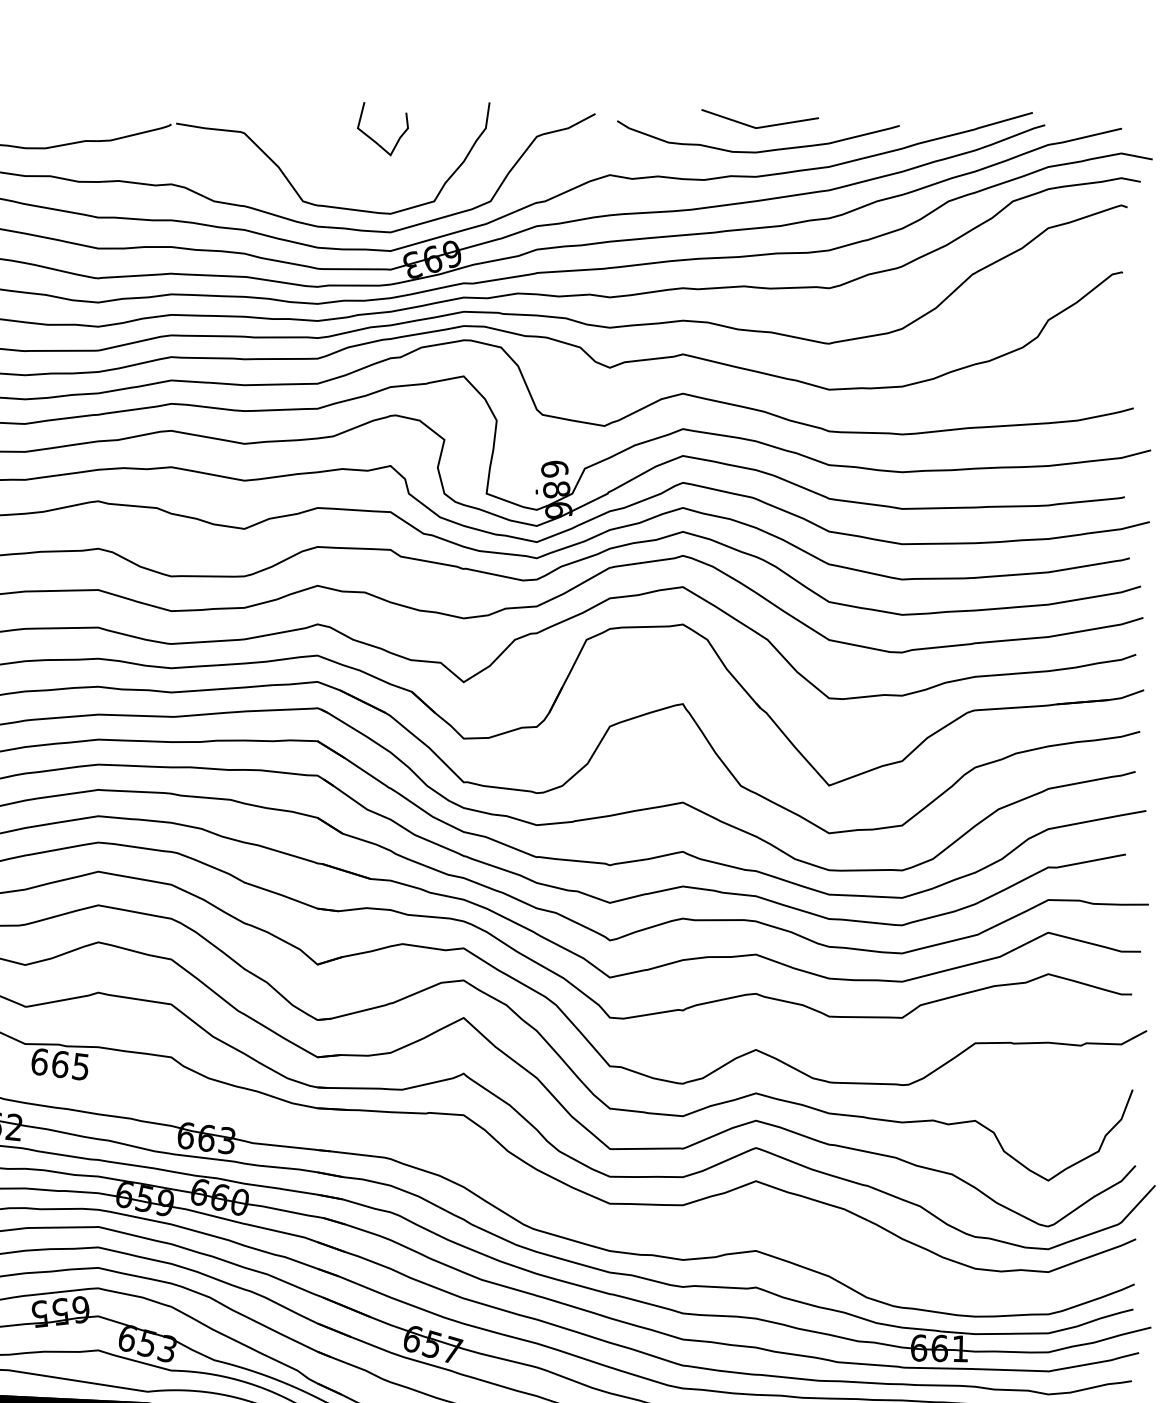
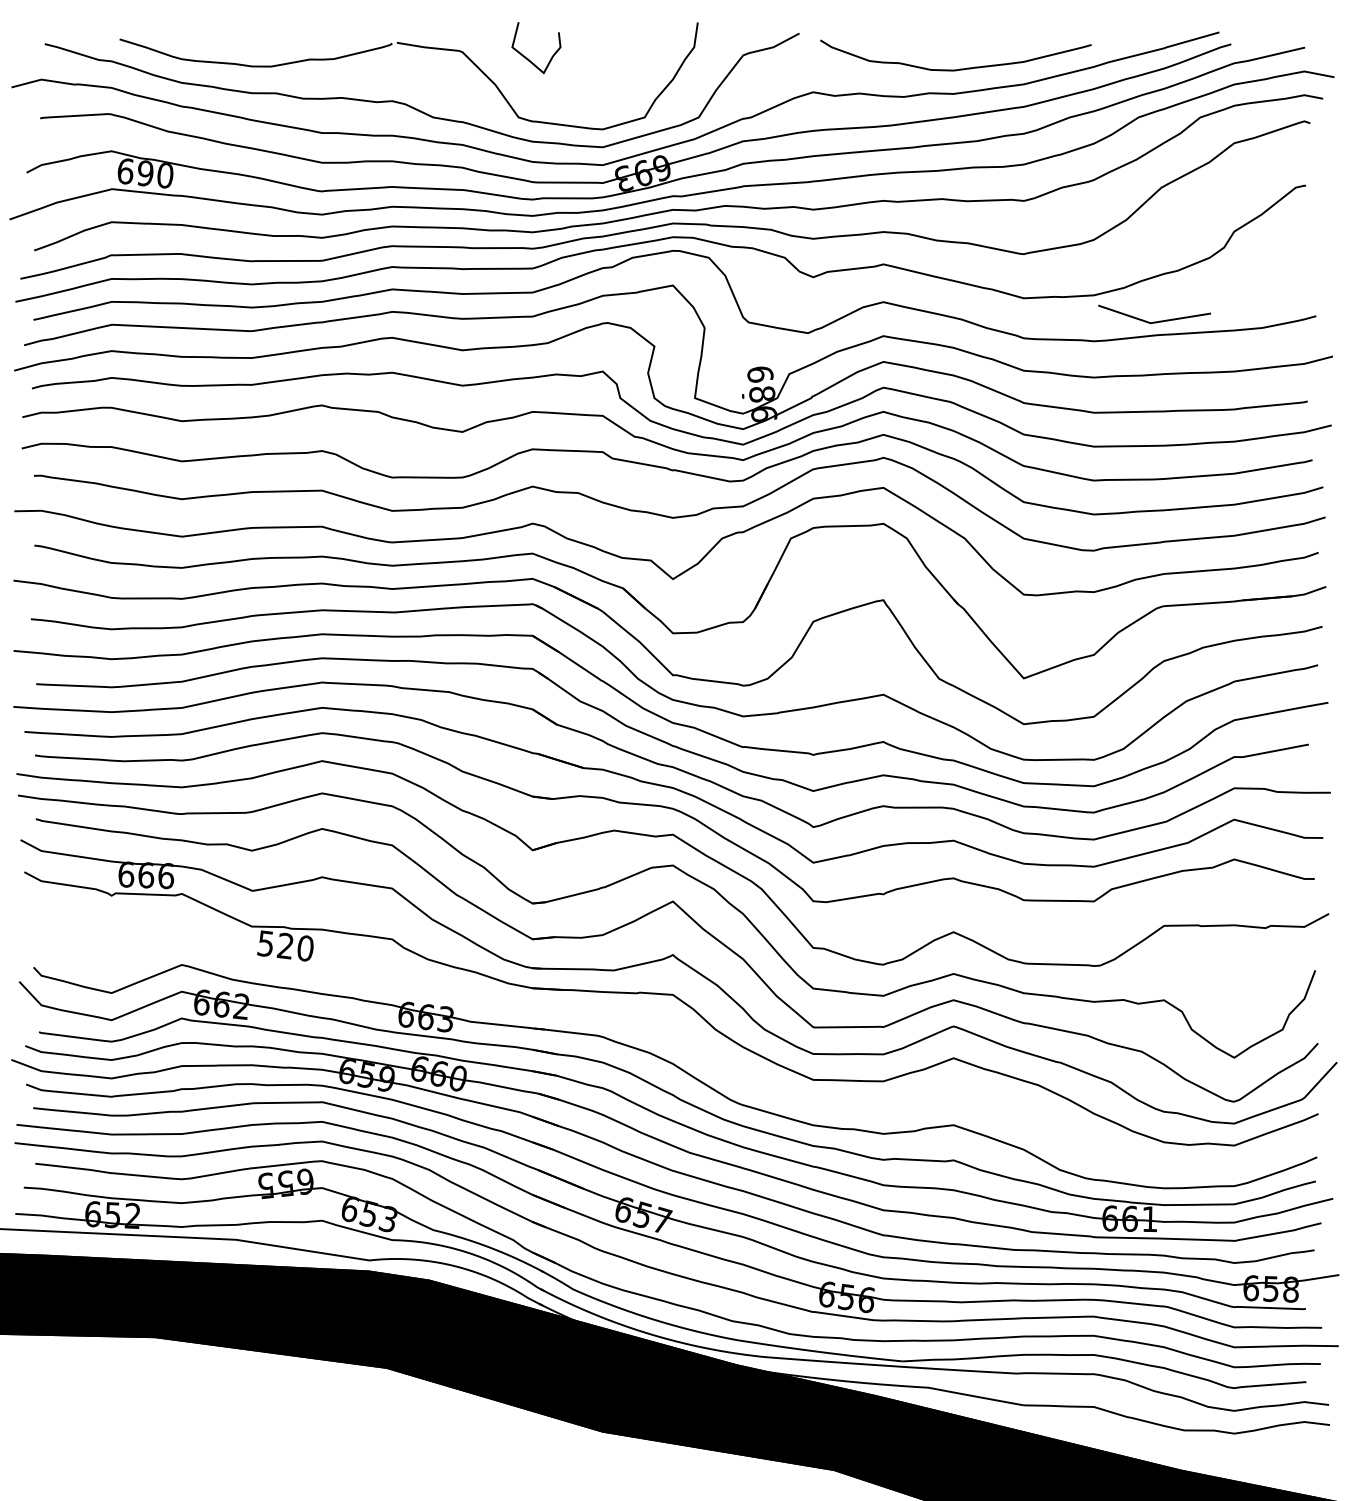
line: (760, 126) -> (1154, 321), moved
curve: (374, 139) -> (528, 58), moved
text: (60, 1063) -> (285, 945), 665 -> 520

